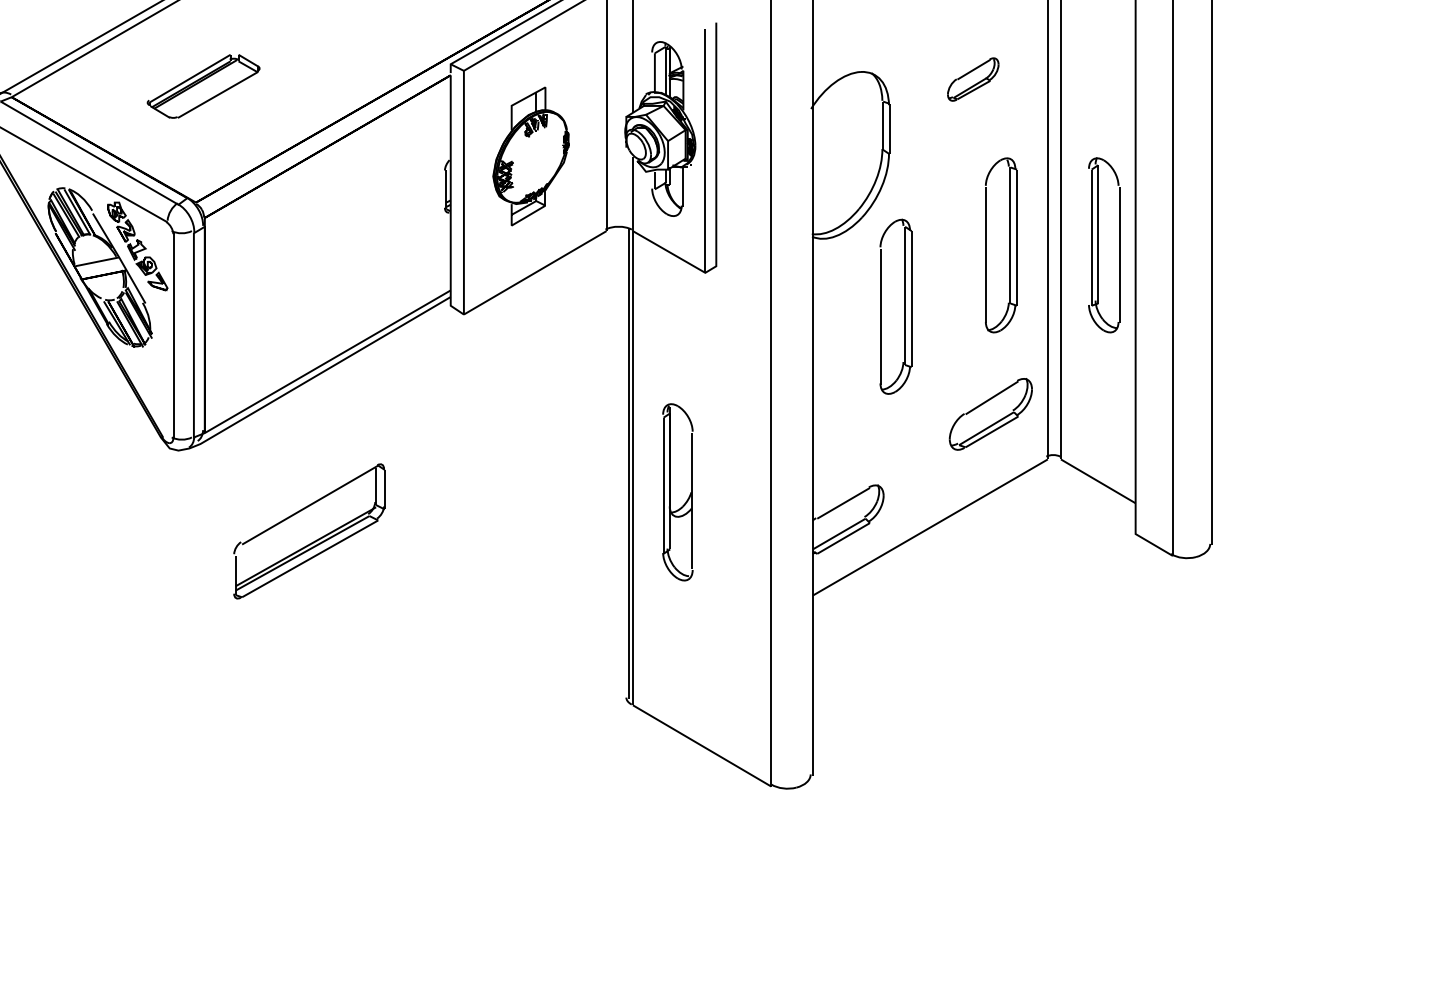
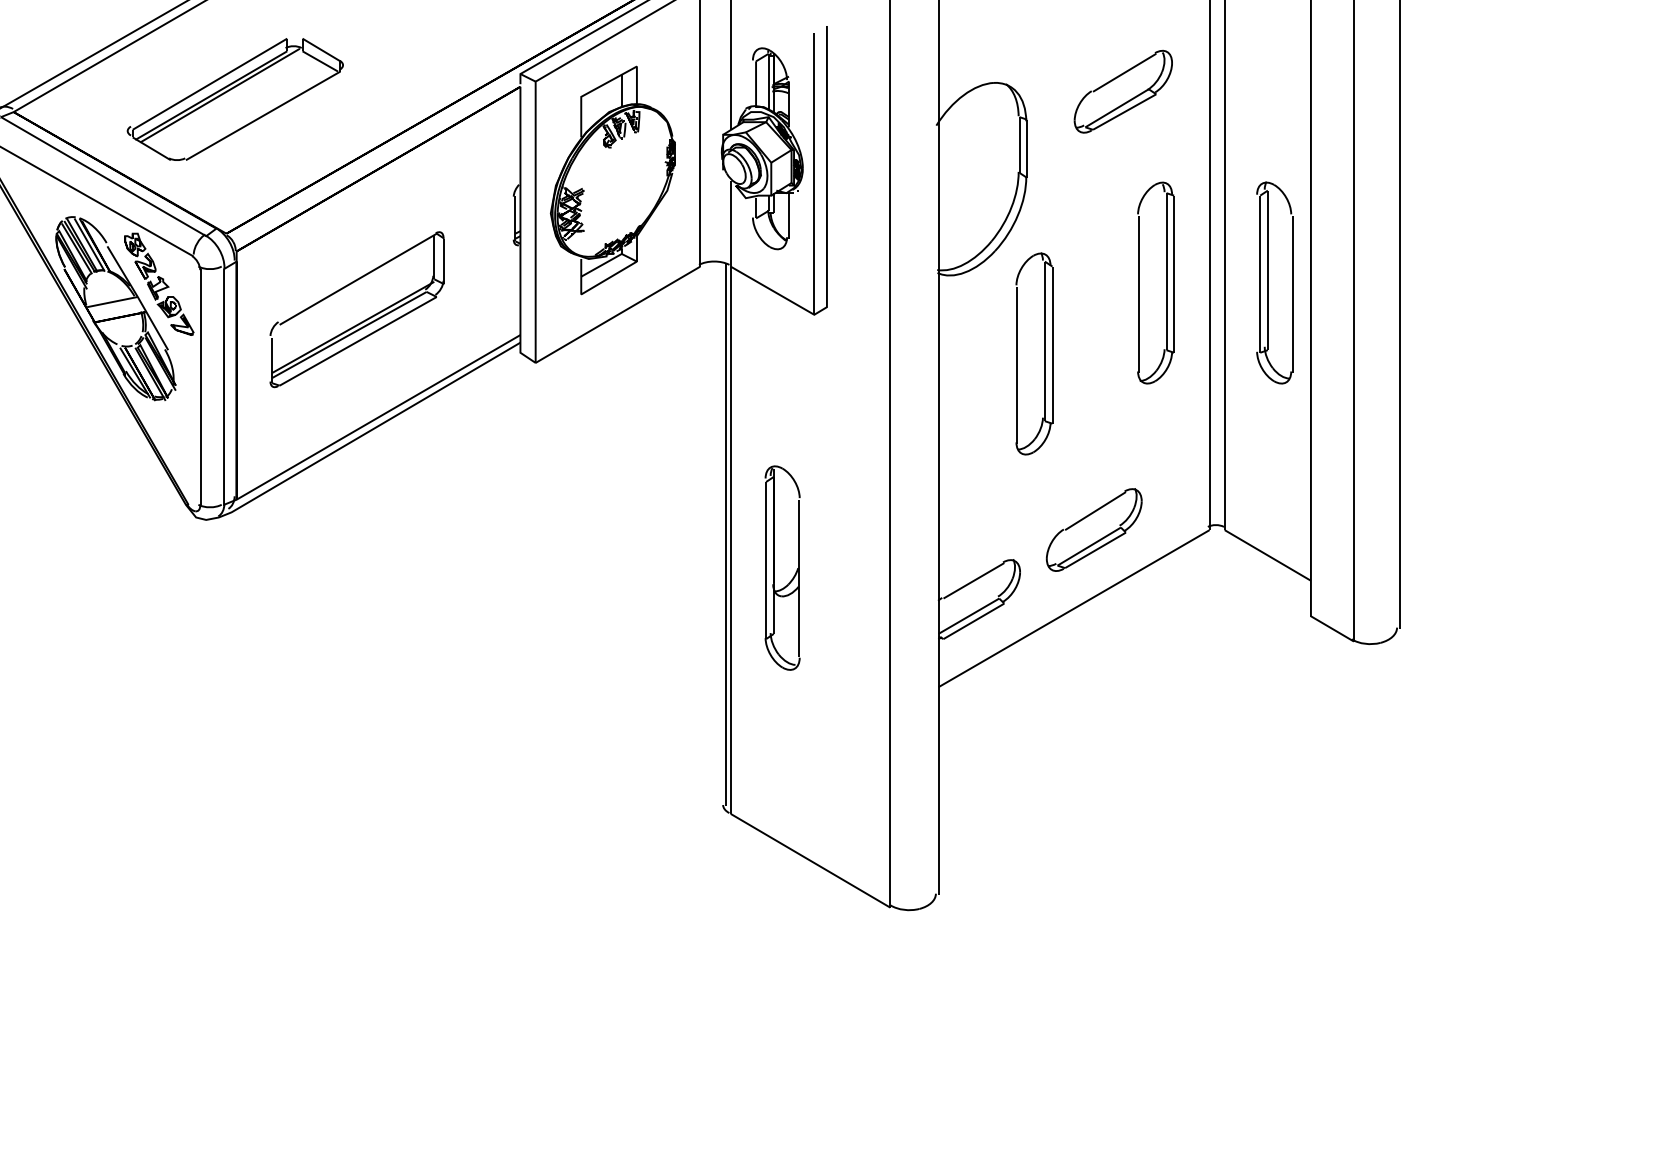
part: (973, 79) -> (1123, 91), size x1.67
part: (203, 86) -> (235, 99), size x1.67
part: (530, 156) -> (612, 180), size x1.43
part: (990, 414) -> (1093, 530), moved
part: (314, 540) -> (363, 320), moved

